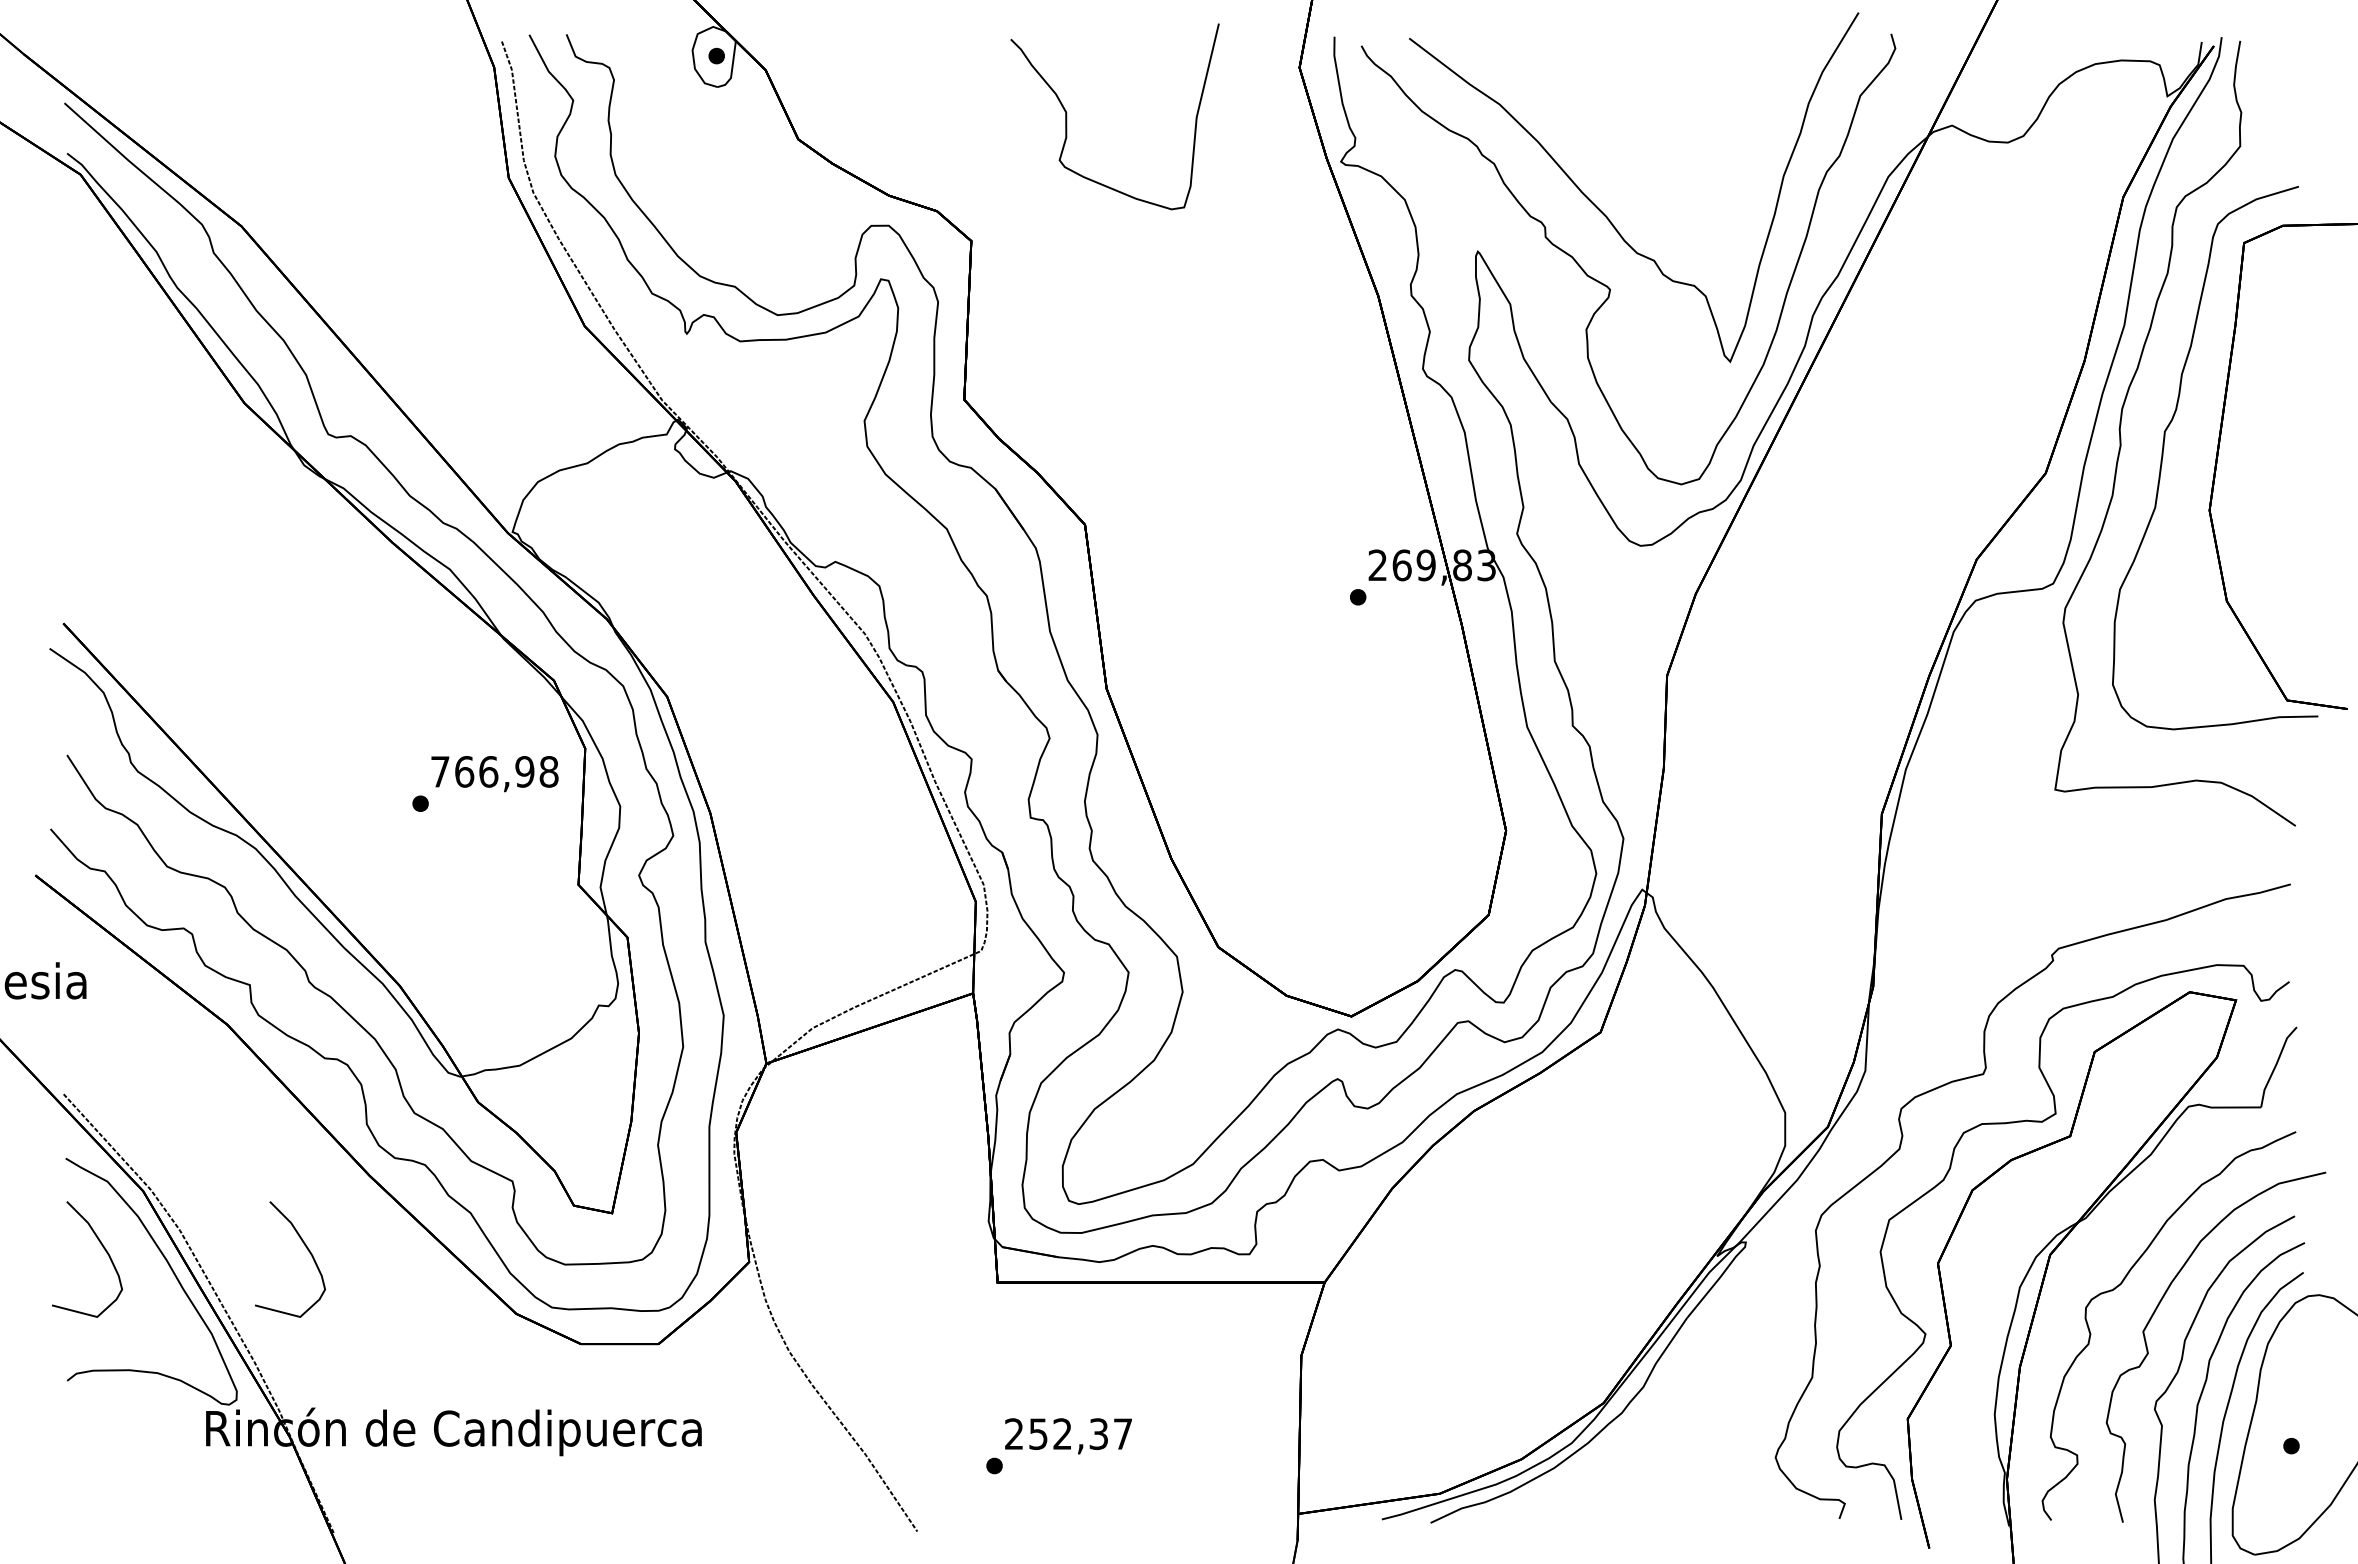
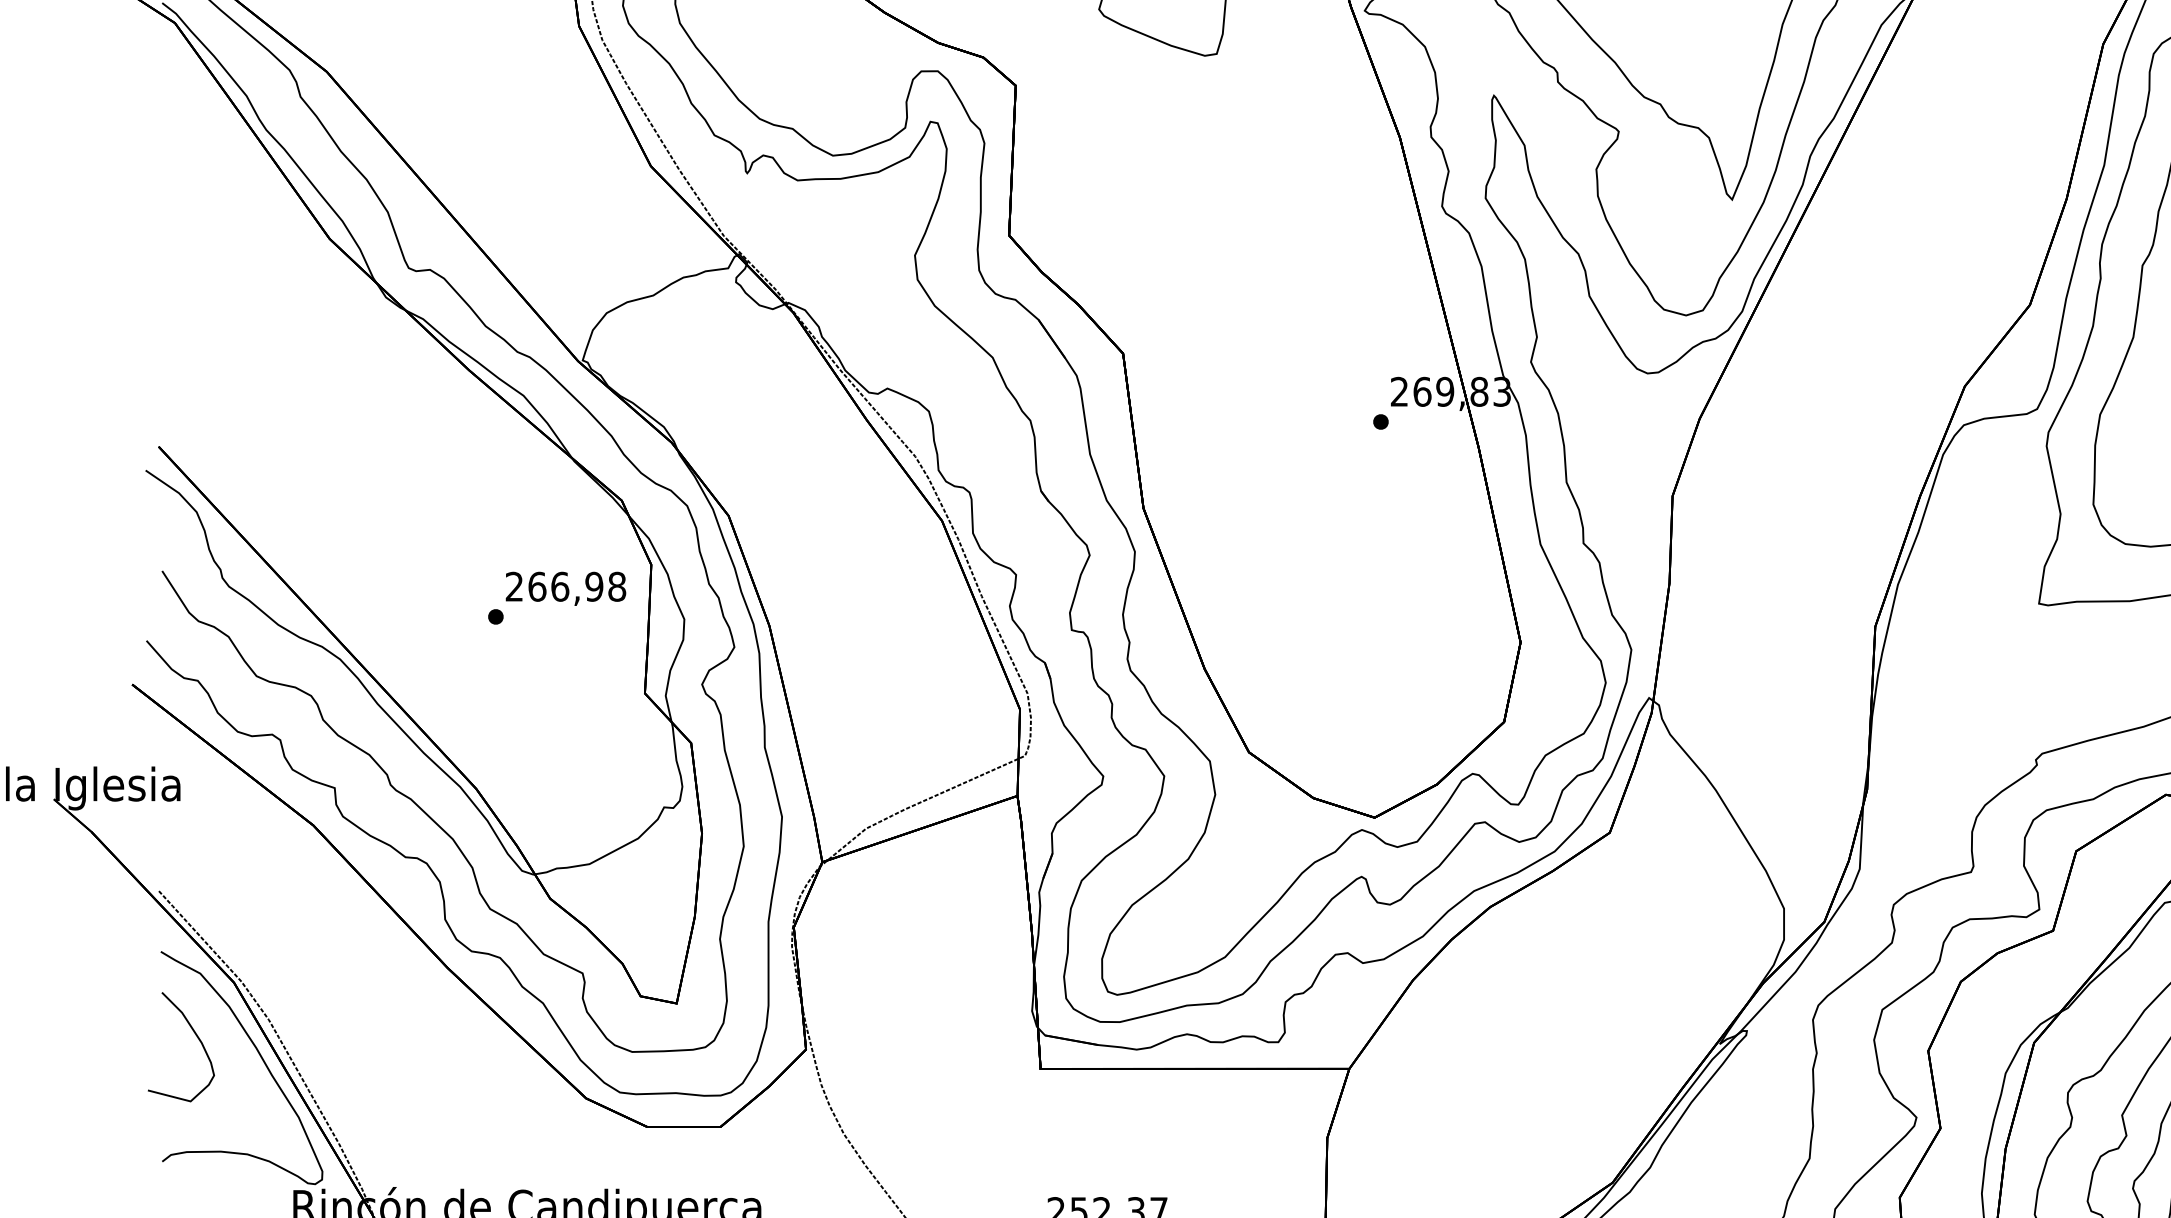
text: (440, 771) -> (514, 586), 766,98 -> 266,98
curve: (305, 1247) -> (387, 1035), removed

